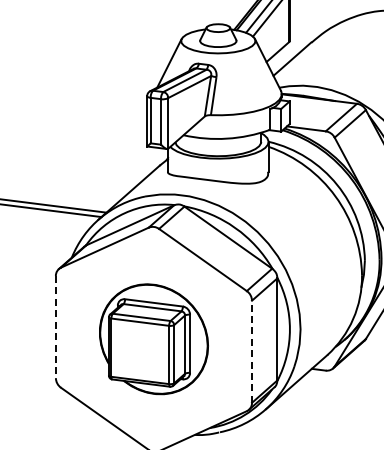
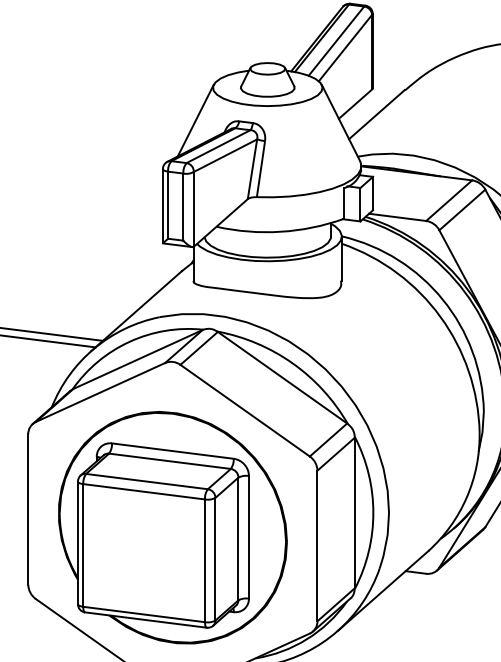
line: (55, 327) -> (27, 510), dashed -> solid
part: (153, 338) -> (172, 526), size x1.43
line: (252, 351) -> (318, 545), dashed -> solid

